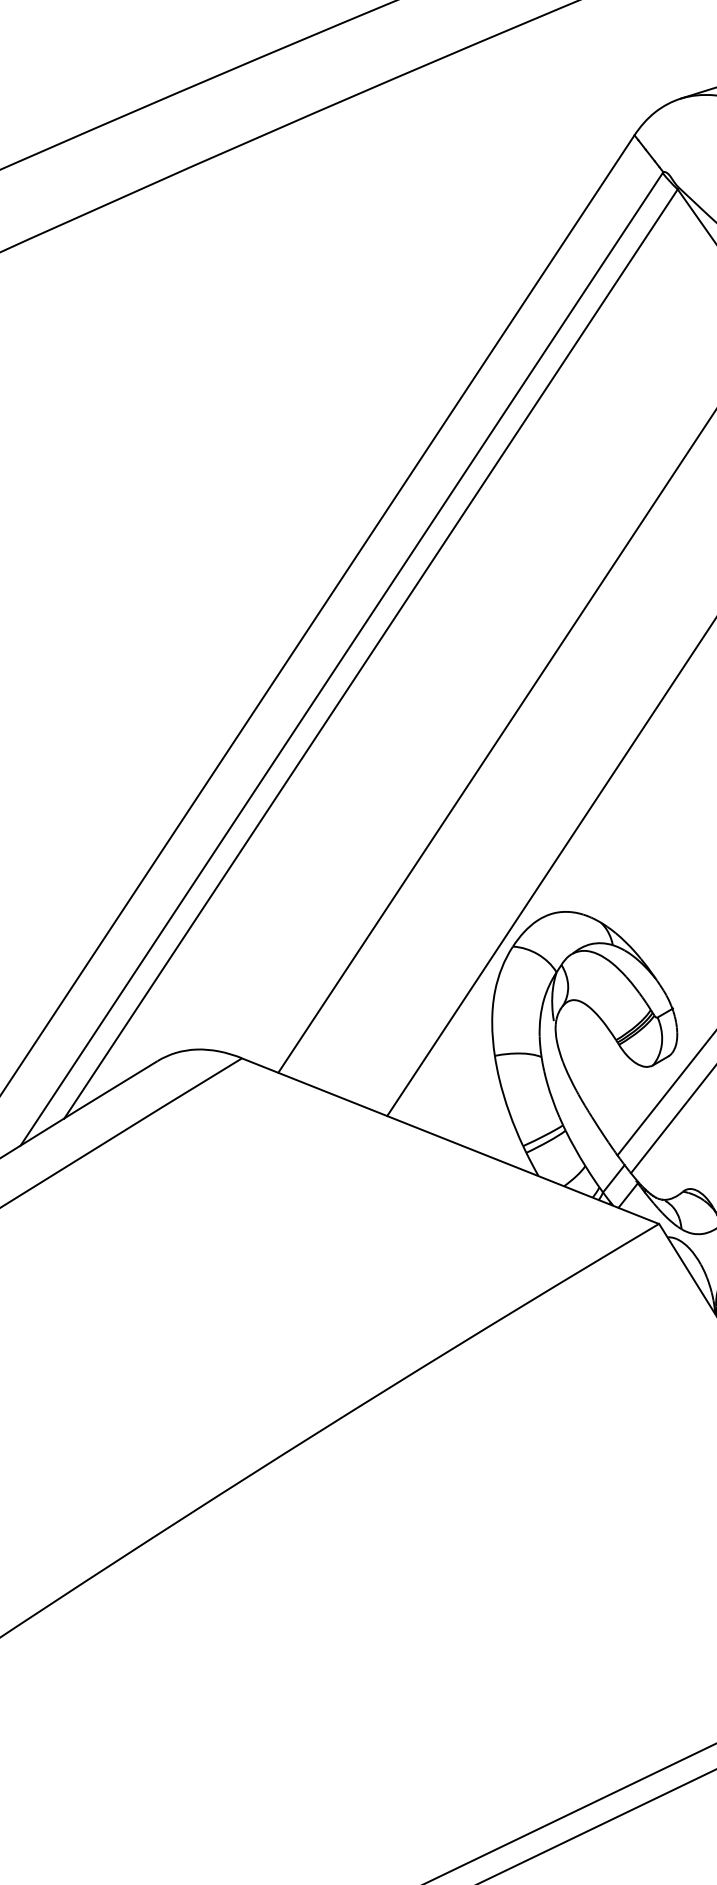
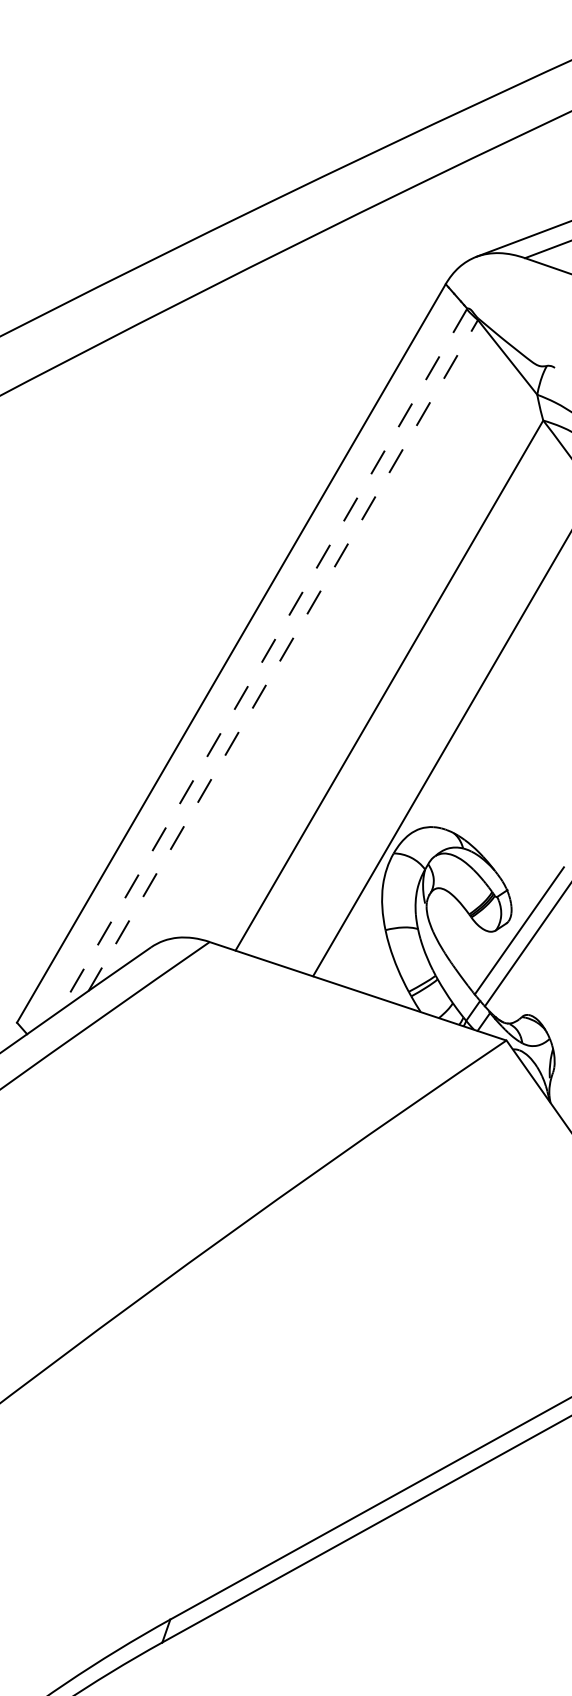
line: (371, 653) -> (283, 655), solid -> dashed
line: (342, 659) -> (263, 660), solid -> dashed

